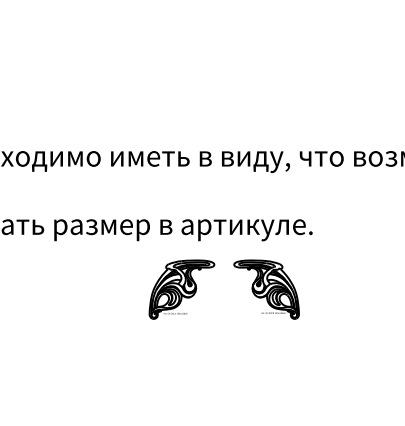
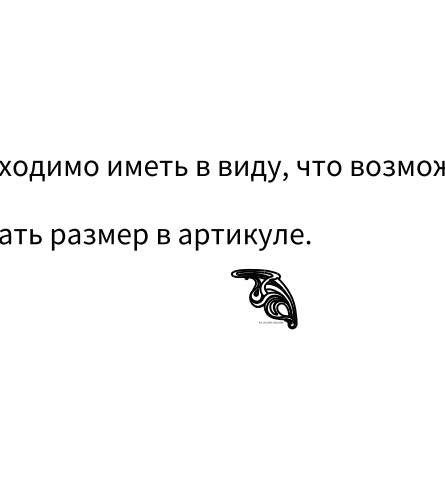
part: (181, 290) -> (179, 299), removed

